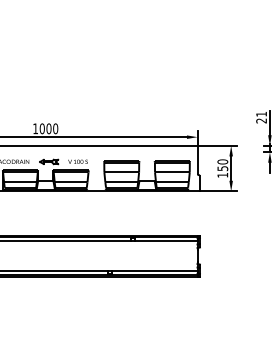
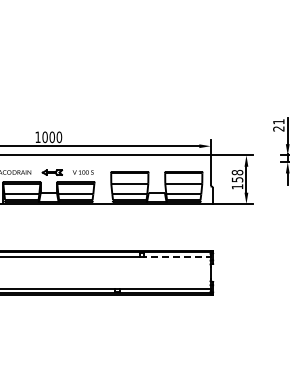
text: (222, 161) -> (237, 172), 150 -> 158
line: (164, 240) -> (175, 256), solid -> dashed

